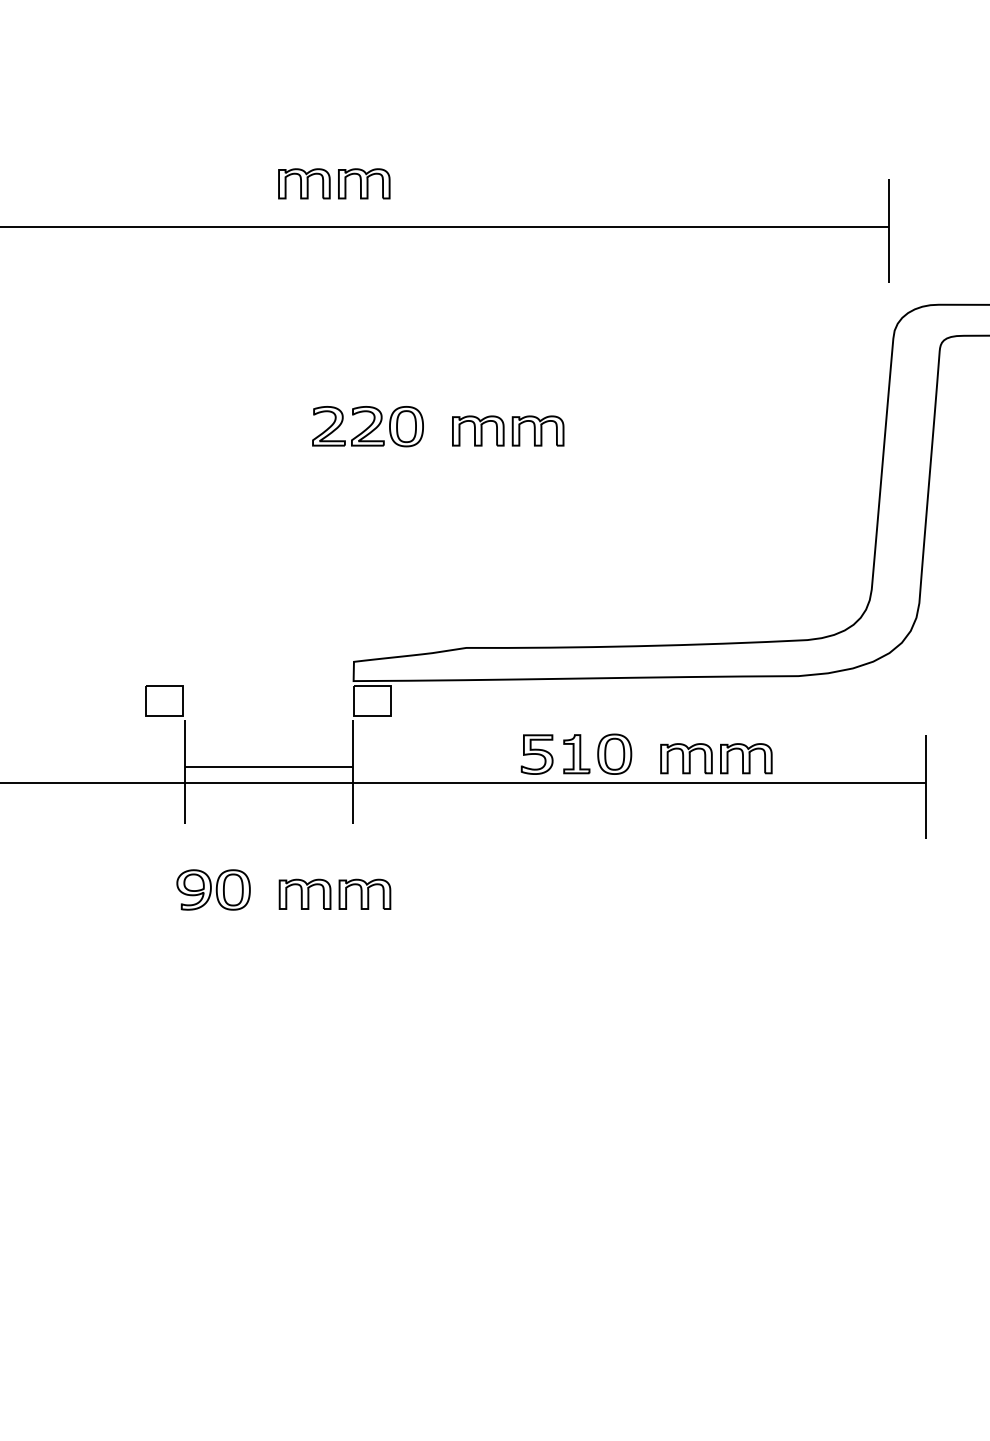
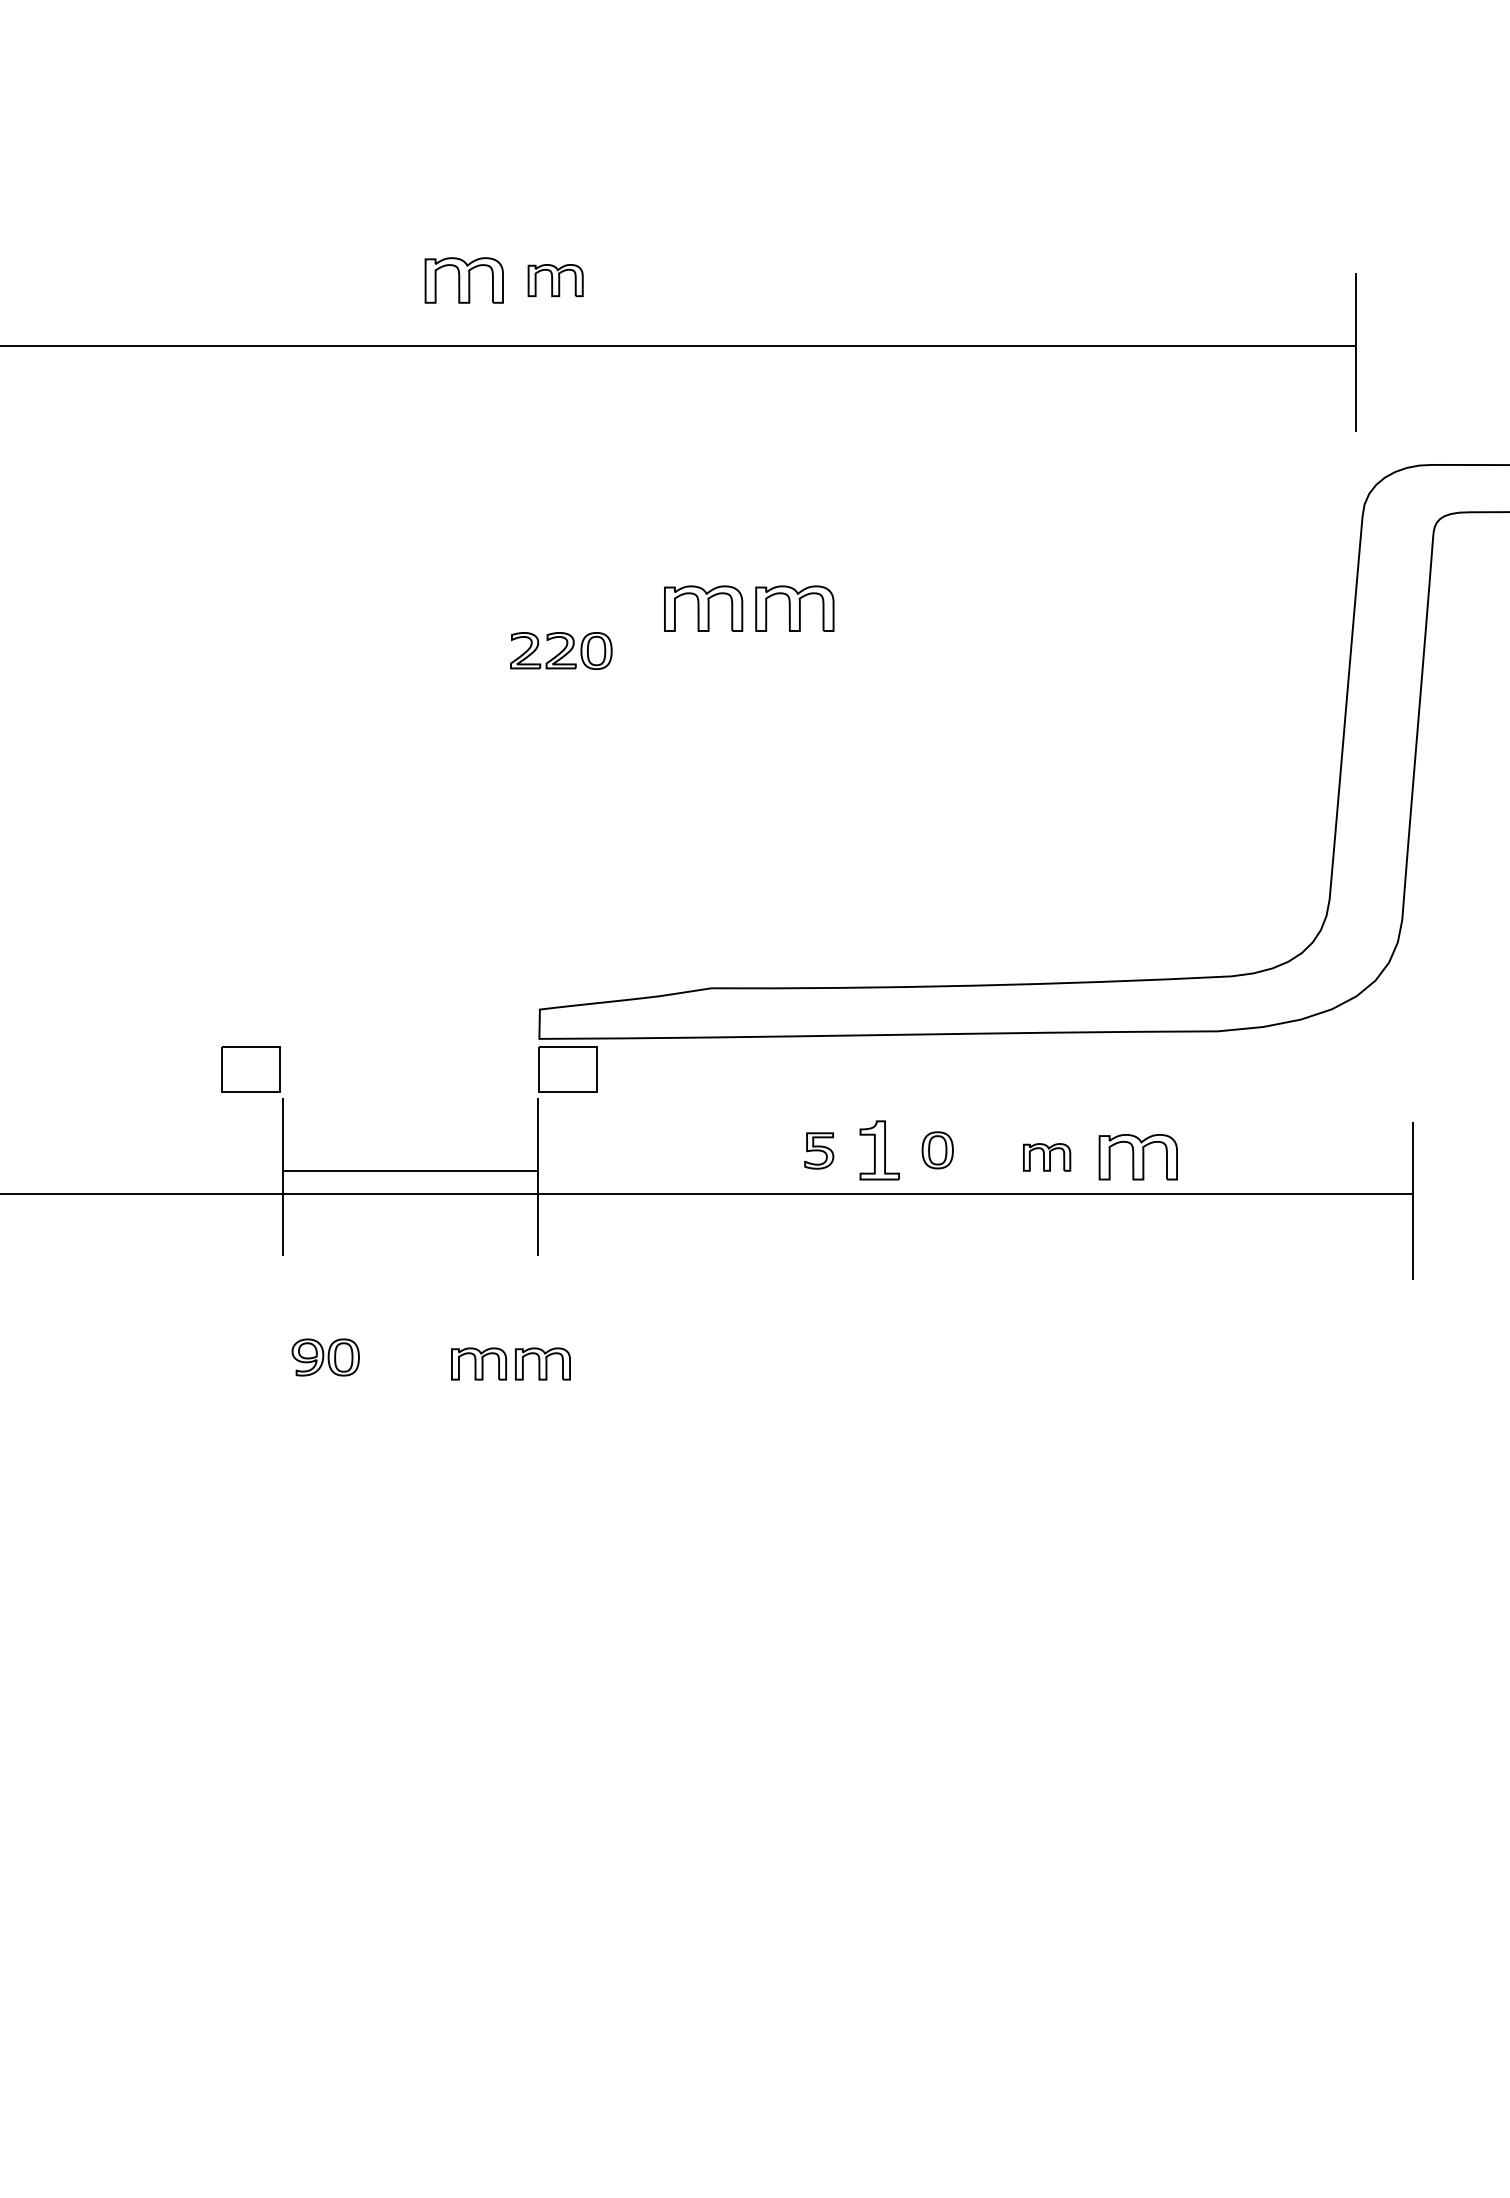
part: (364, 183) -> (555, 279), size x0.7
part: (367, 426) -> (560, 650), size x0.6
part: (508, 430) -> (749, 607), moved
part: (614, 753) -> (937, 1149), size x0.6
part: (536, 754) -> (818, 1150), size x0.6
part: (686, 758) -> (1047, 1156), size x0.6
part: (213, 889) -> (325, 1356), size x0.6
part: (334, 893) -> (510, 1362), size x0.7

